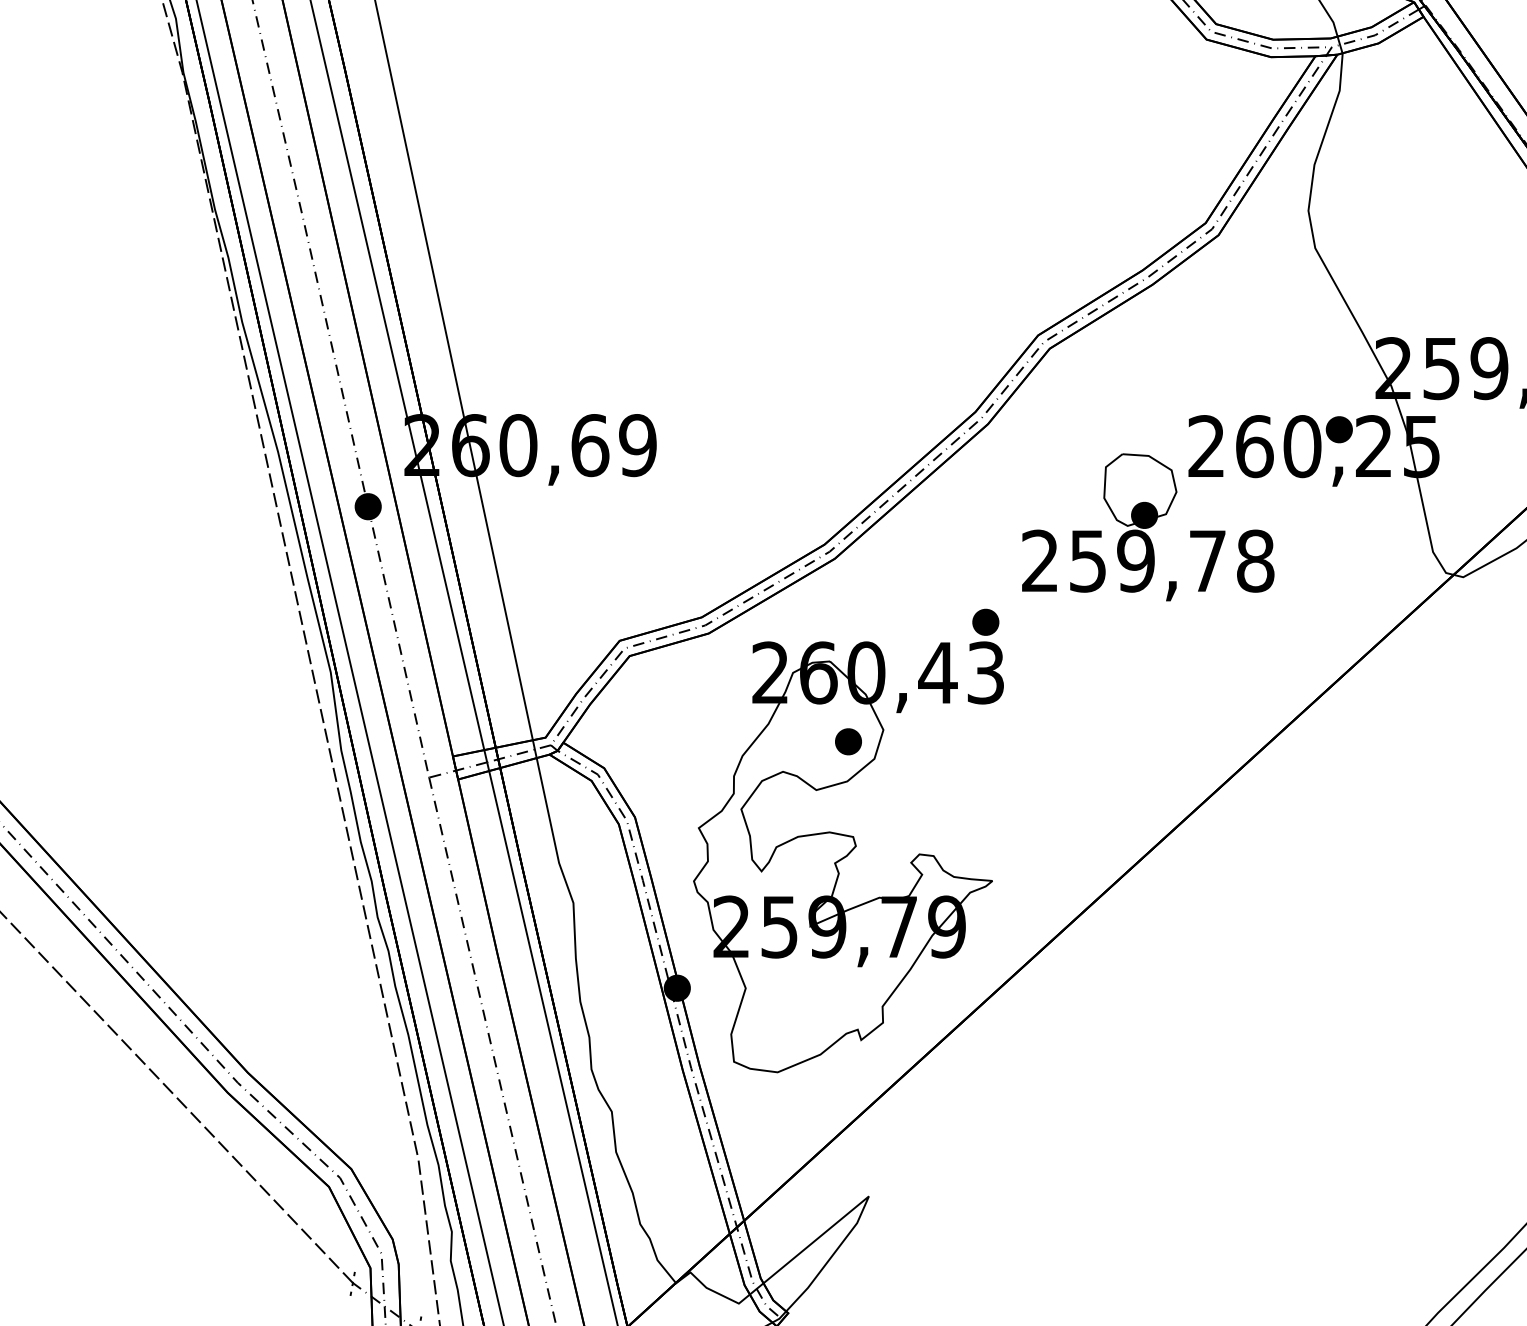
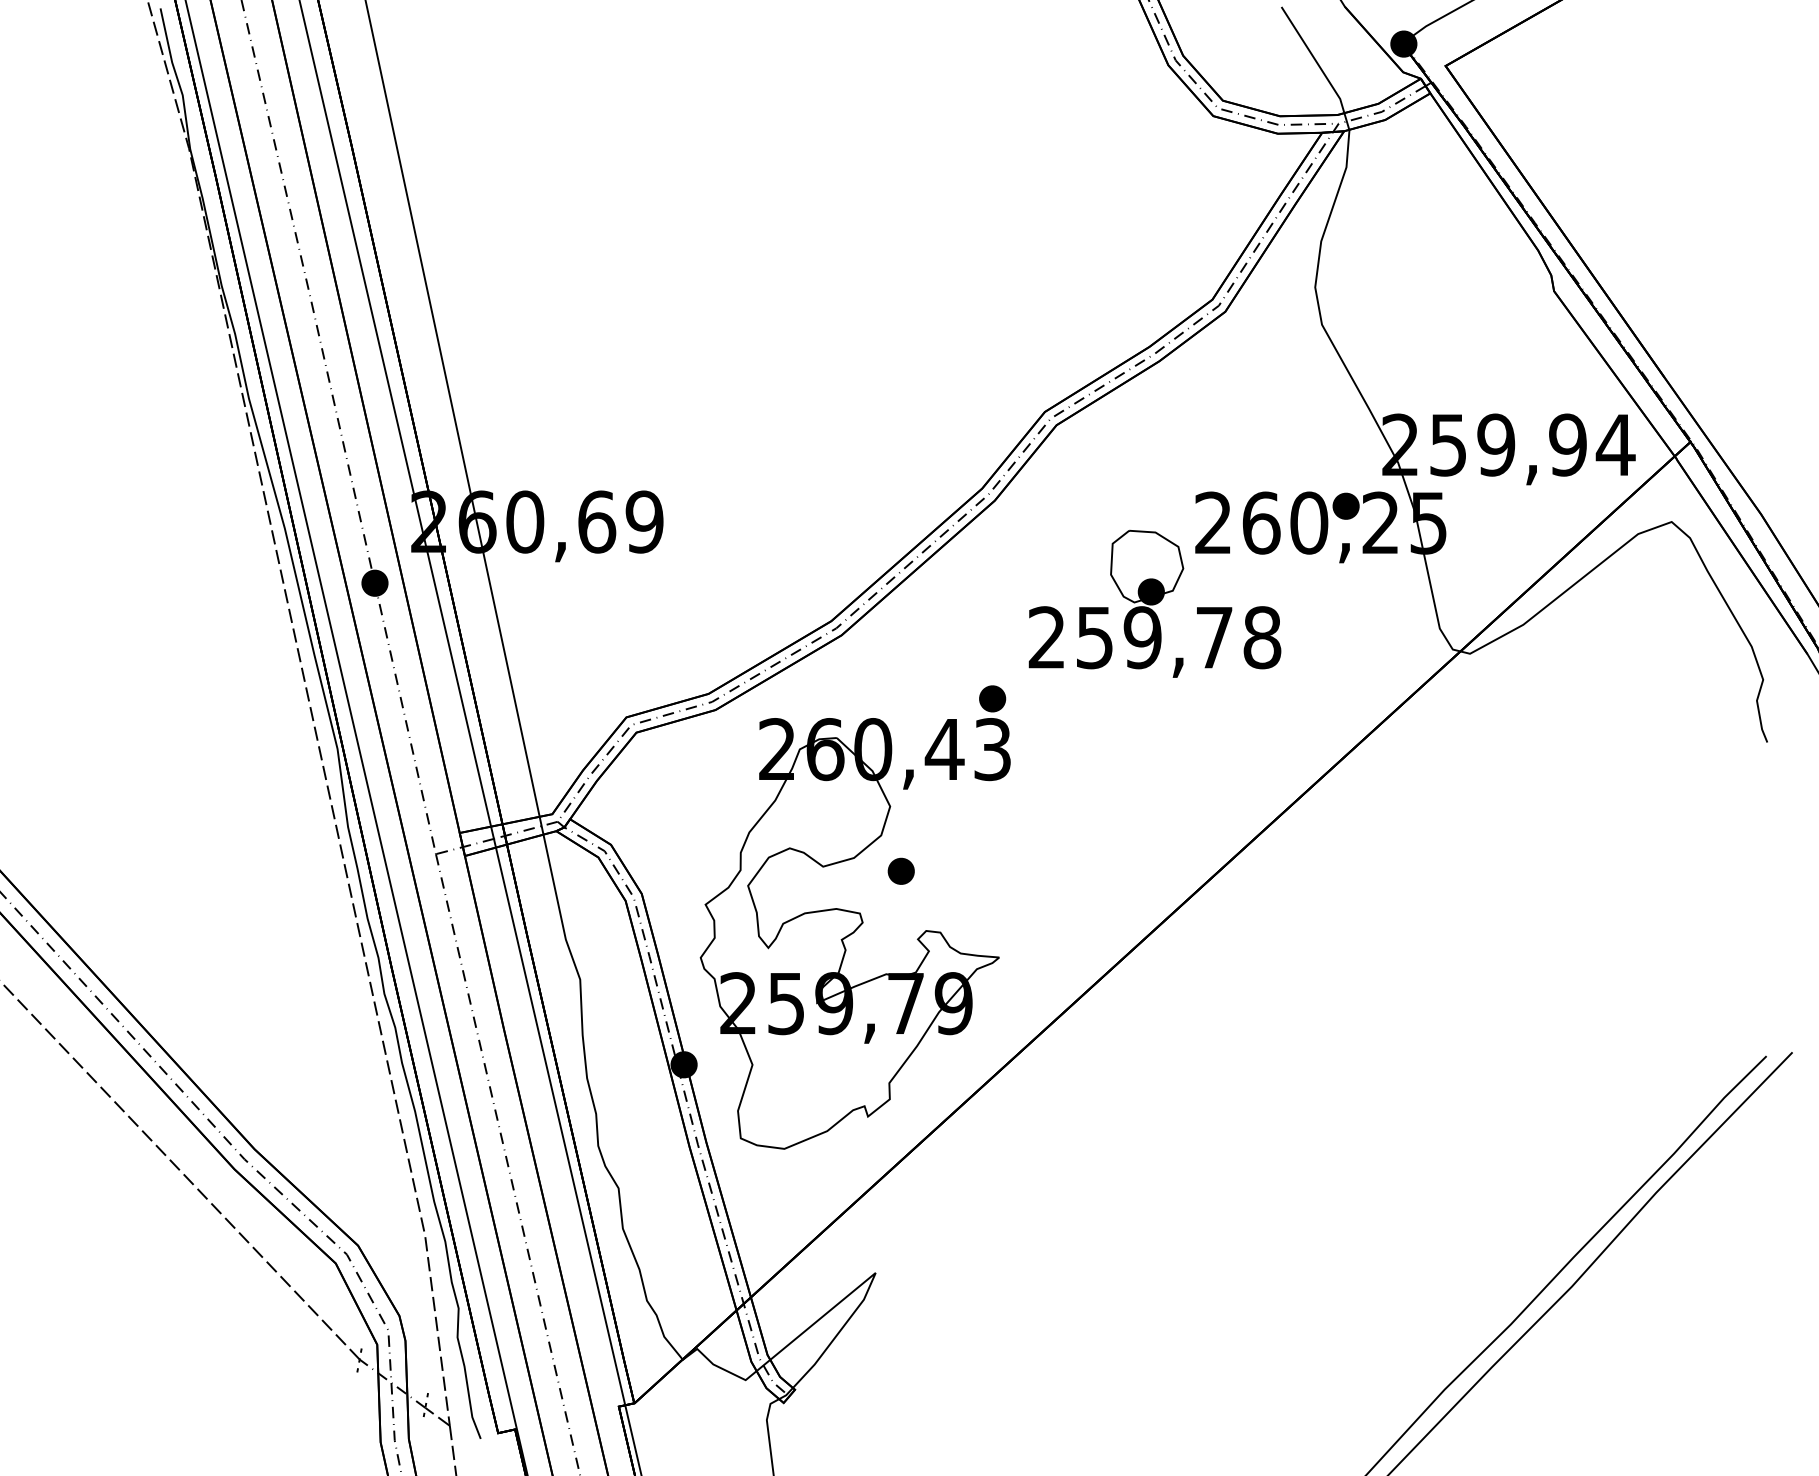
part: (847, 740) -> (900, 870), moved

